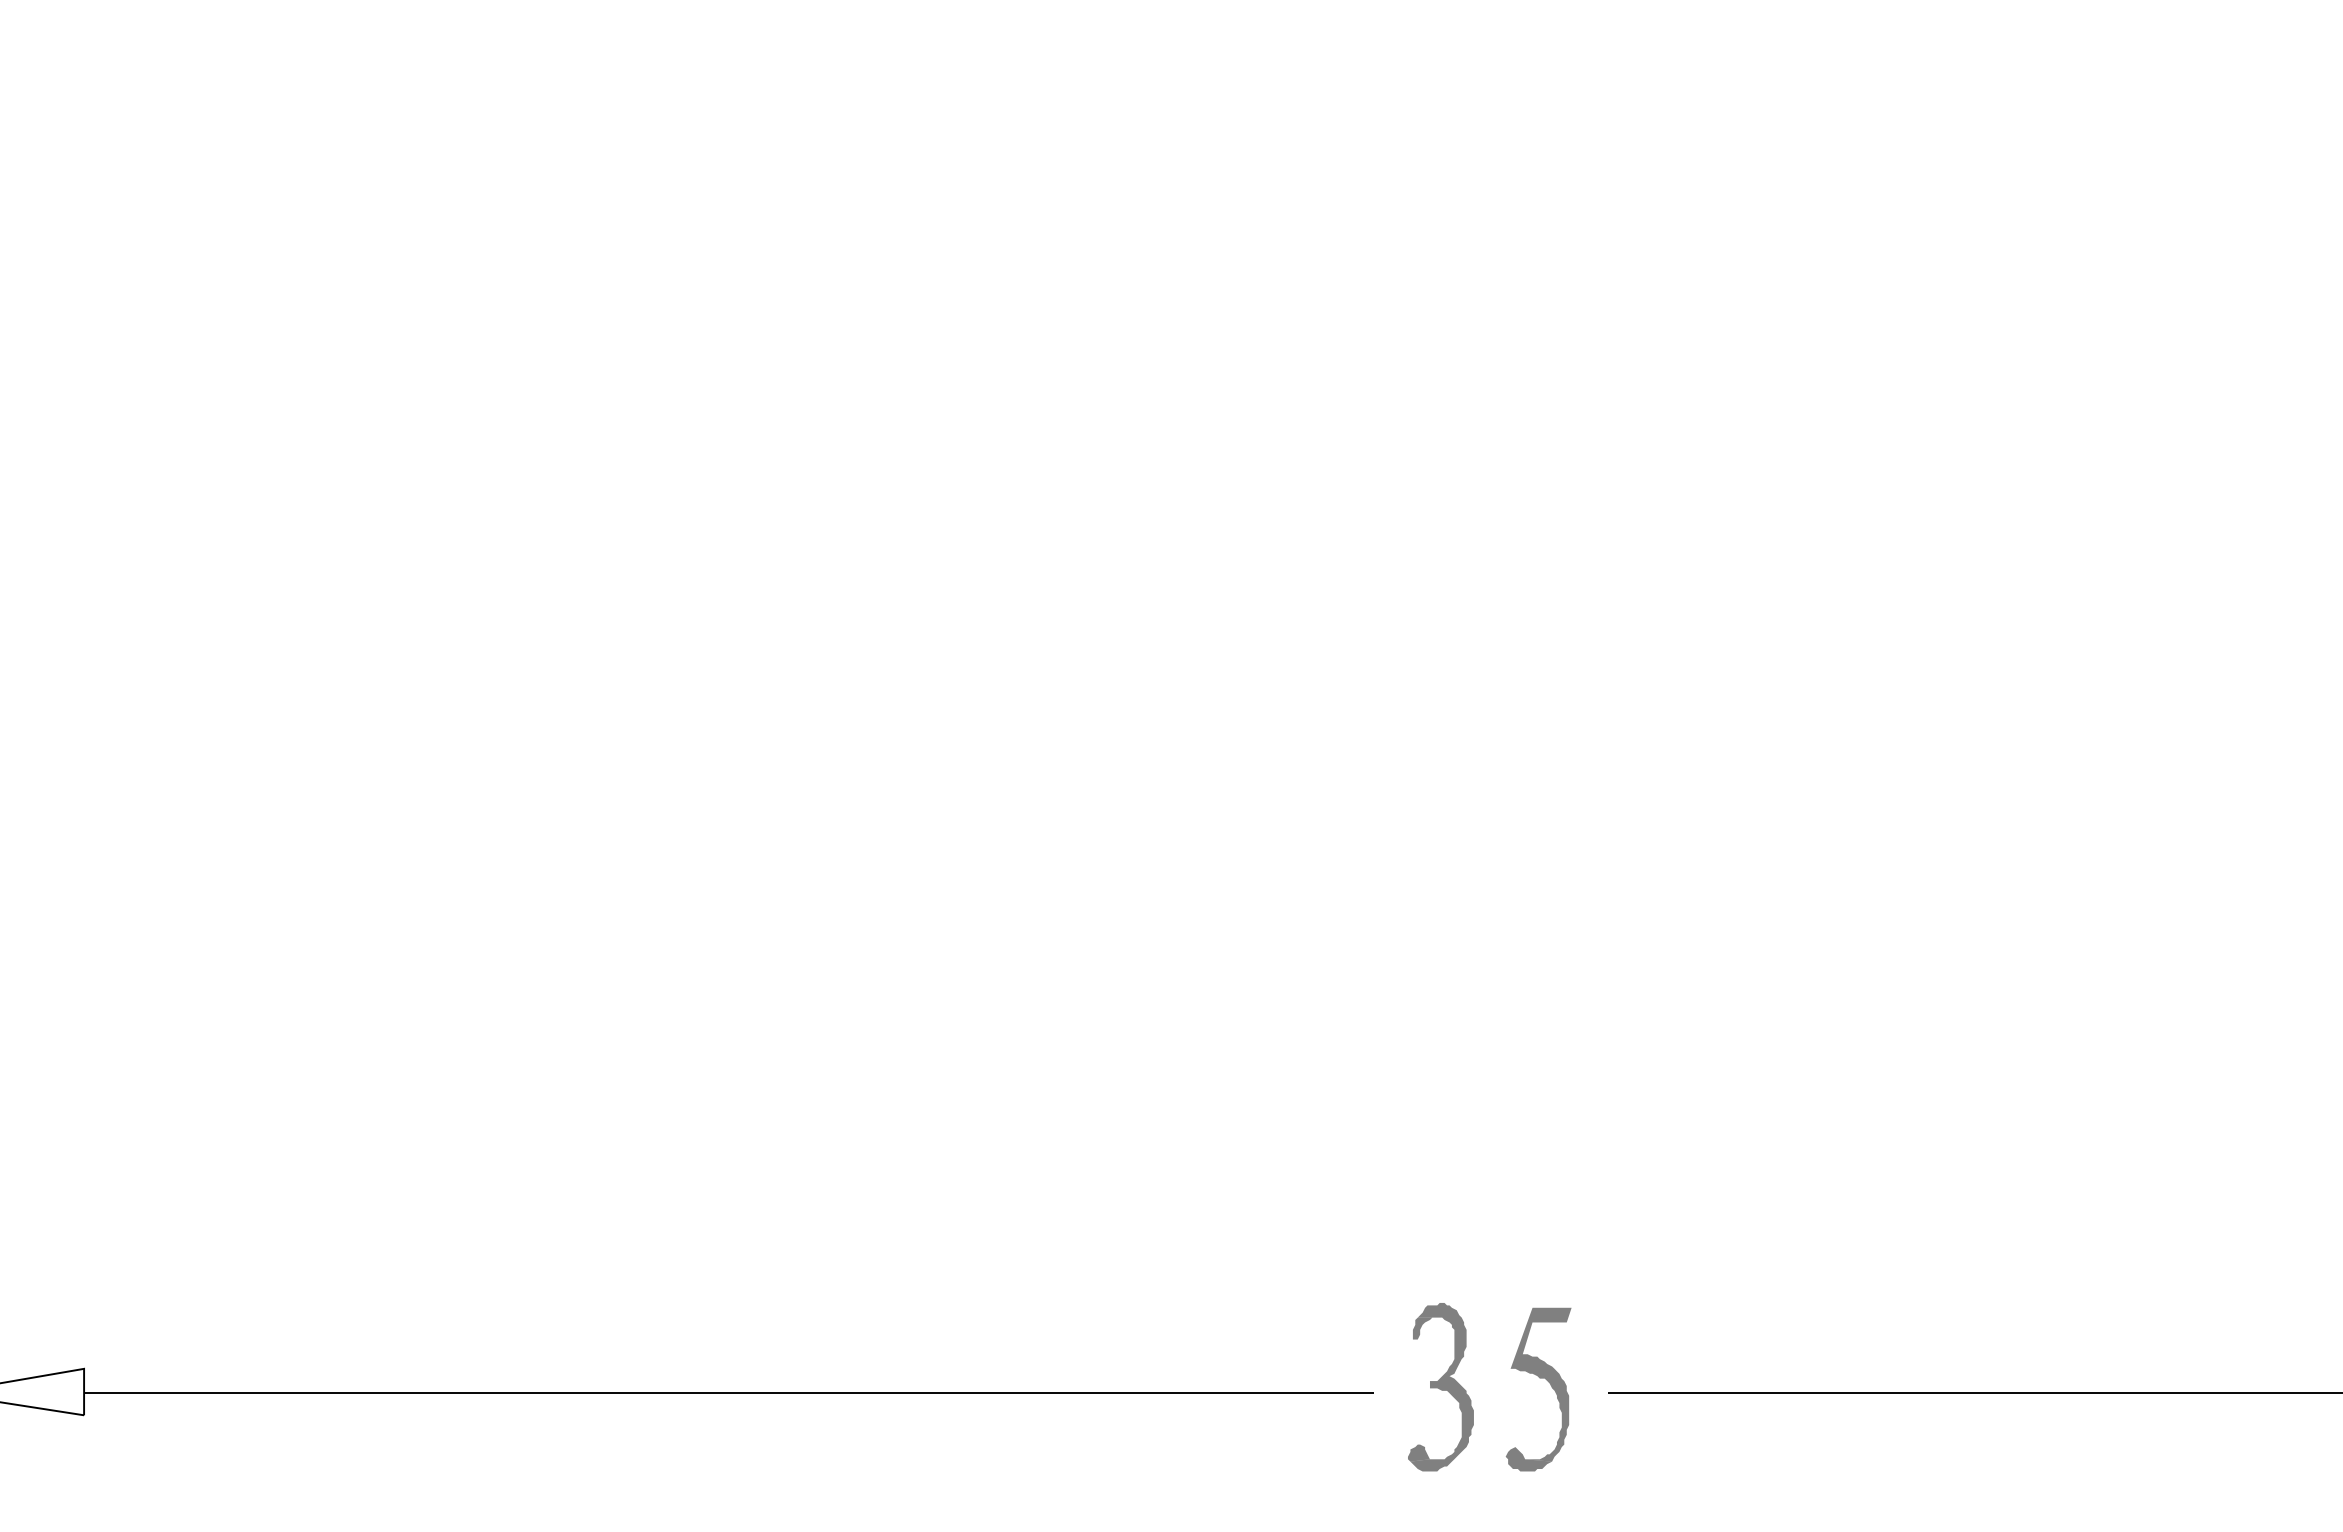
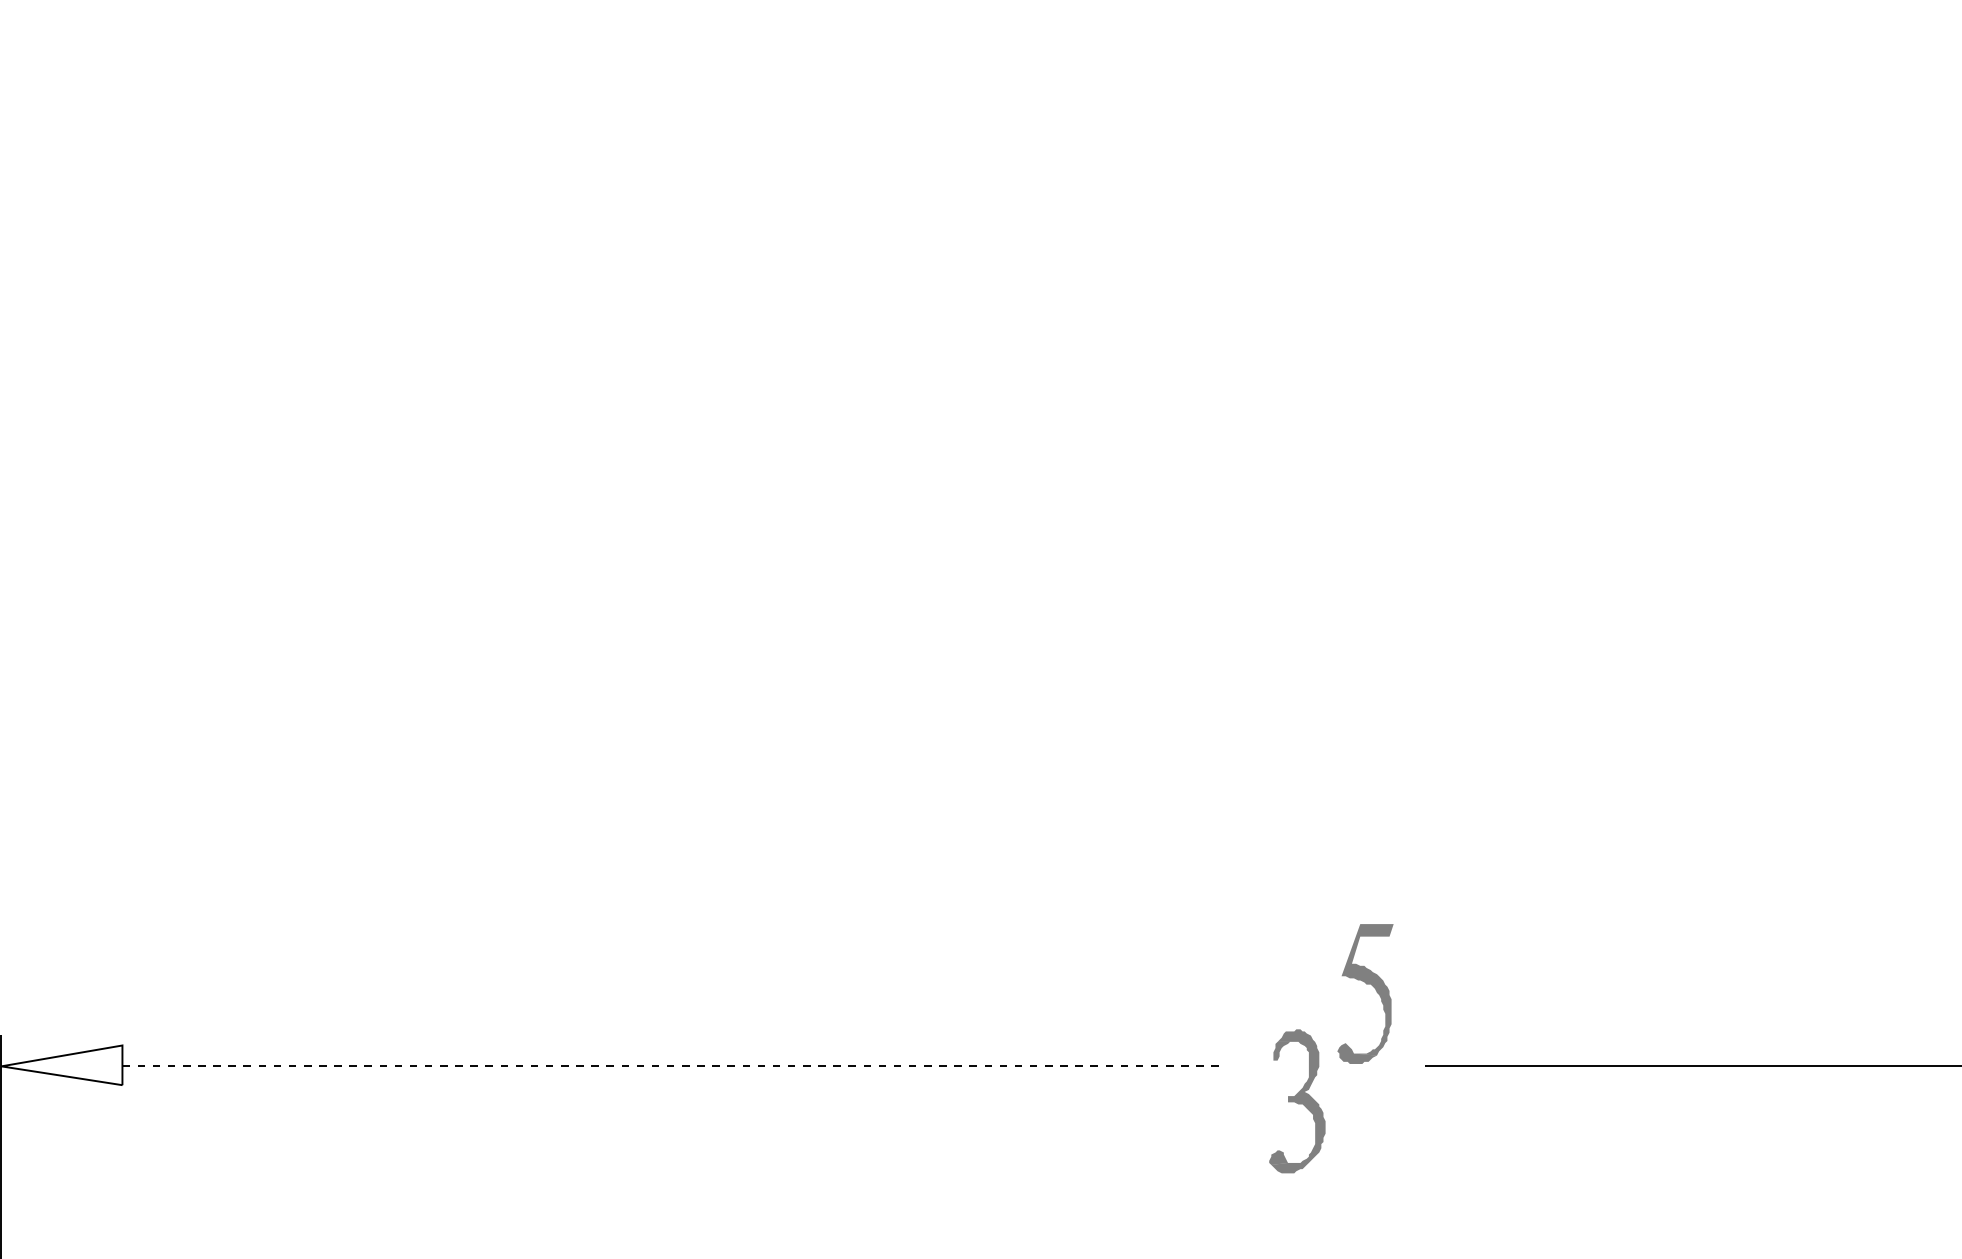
part: (1539, 1378) -> (1366, 984), moved
part: (1440, 1387) -> (1297, 1101), moved
line: (728, 1393) -> (673, 1066), solid -> dashed

